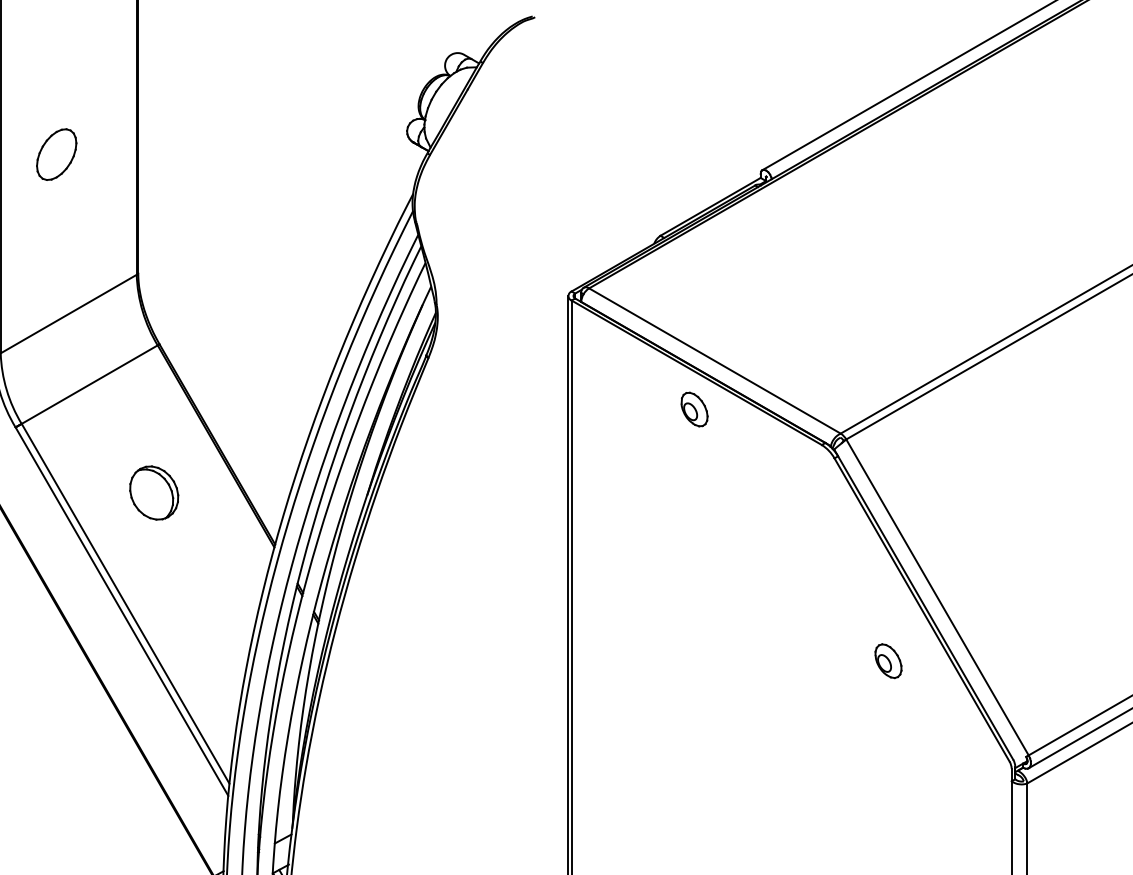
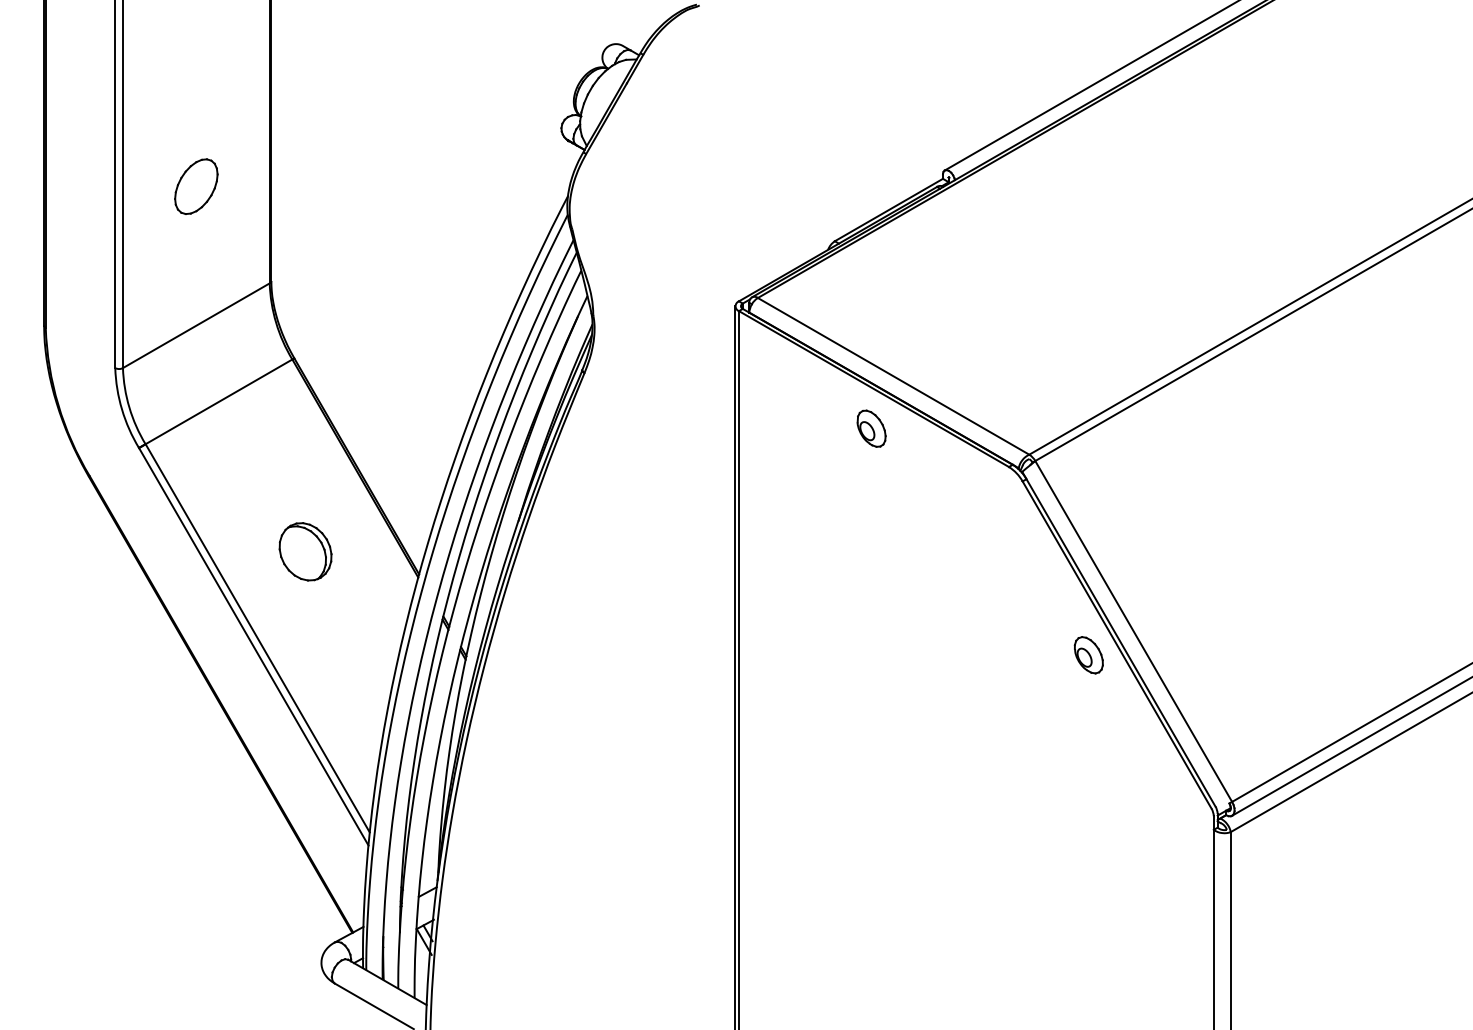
part: (56, 154) -> (196, 186), moved
part: (154, 492) -> (305, 551), moved
part: (888, 661) -> (1088, 655), moved

